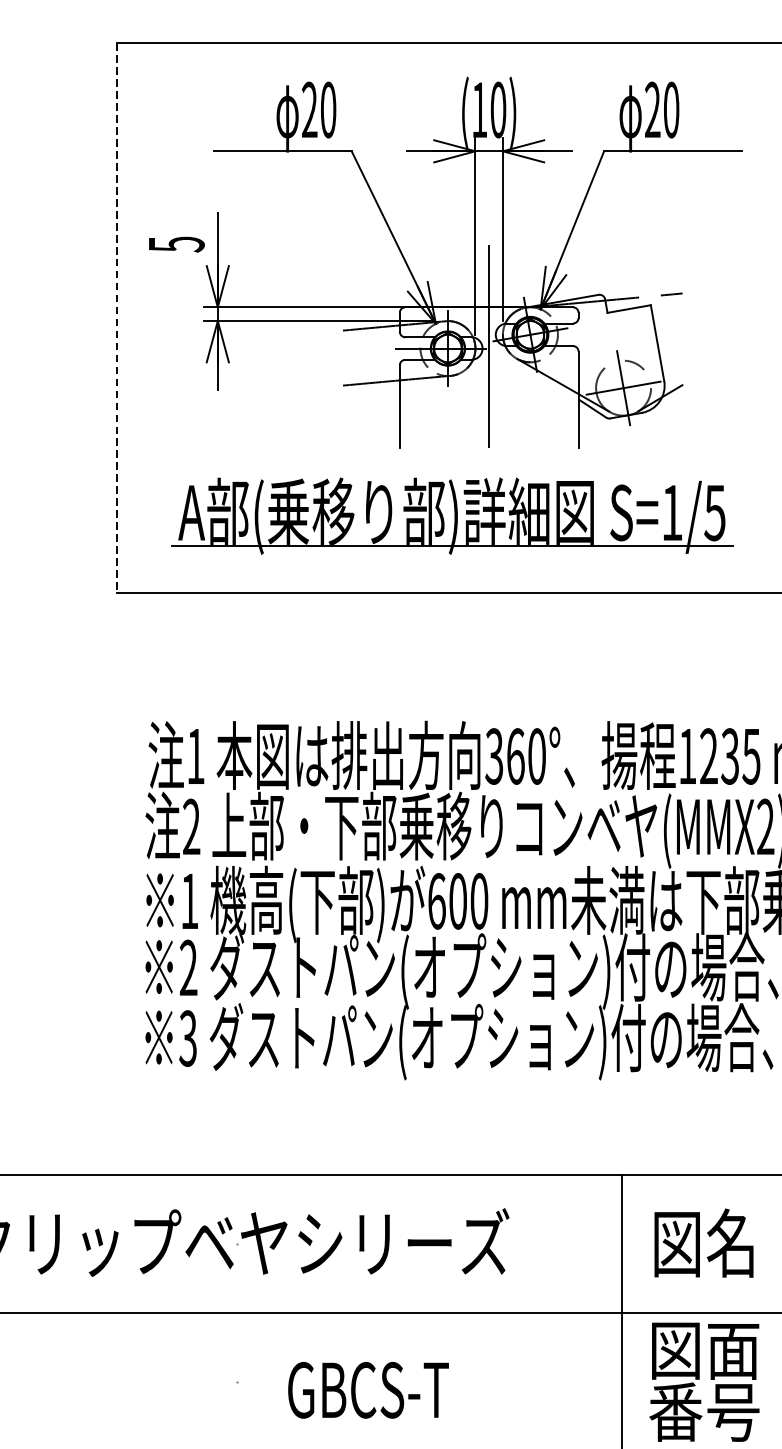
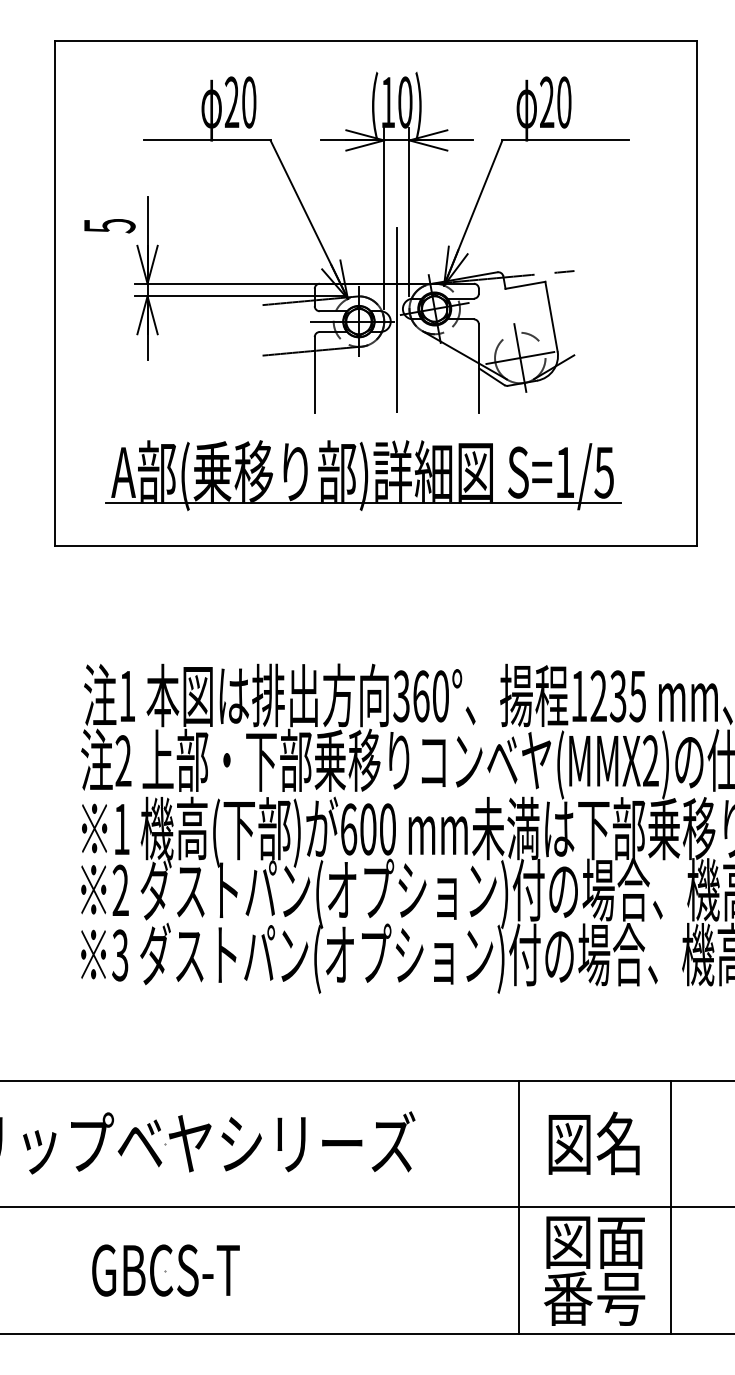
line: (117, 319) -> (55, 294), dashed -> solid
text: (367, 1390) -> (165, 1270), moved

